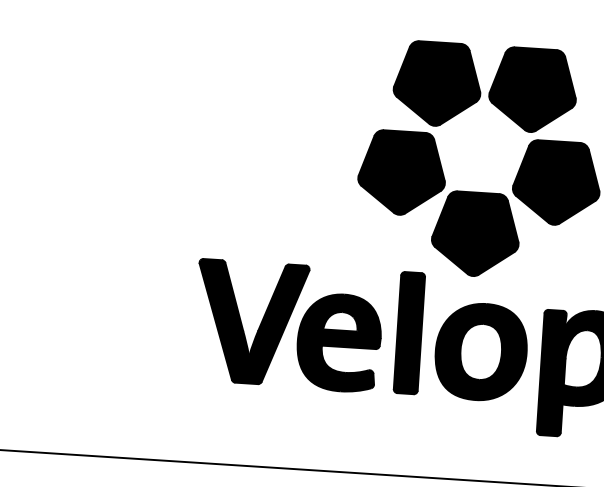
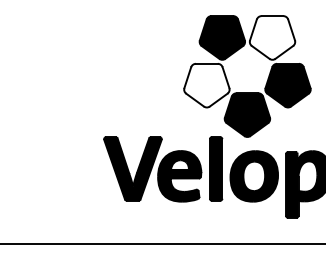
fill: (533, 89) -> (272, 37), removed
fill: (401, 172) -> (206, 85), removed

